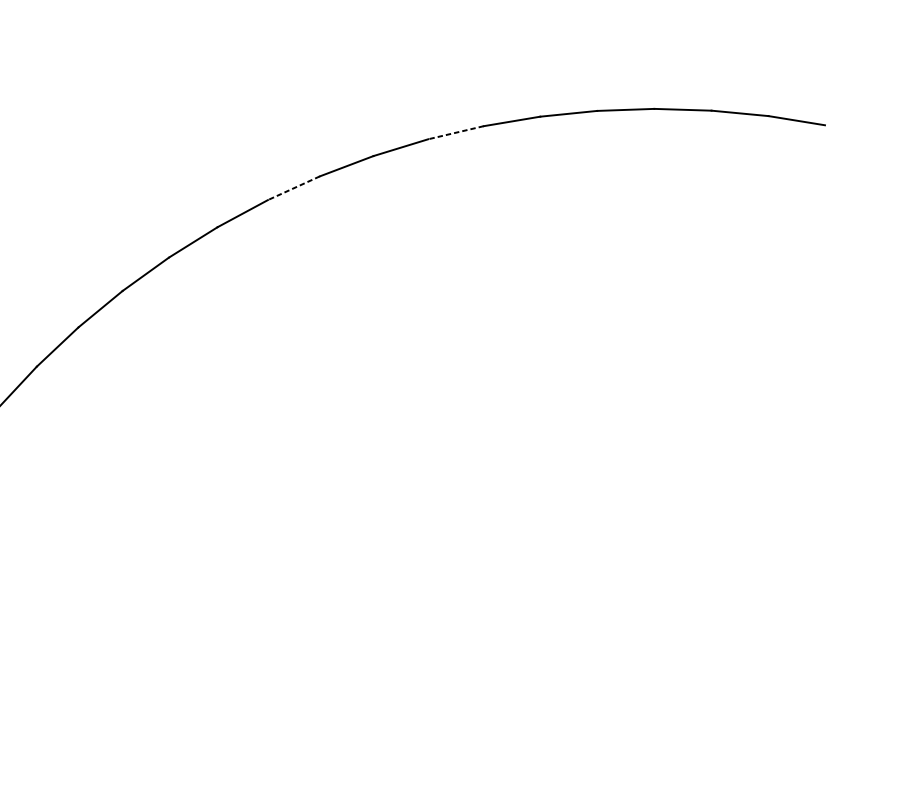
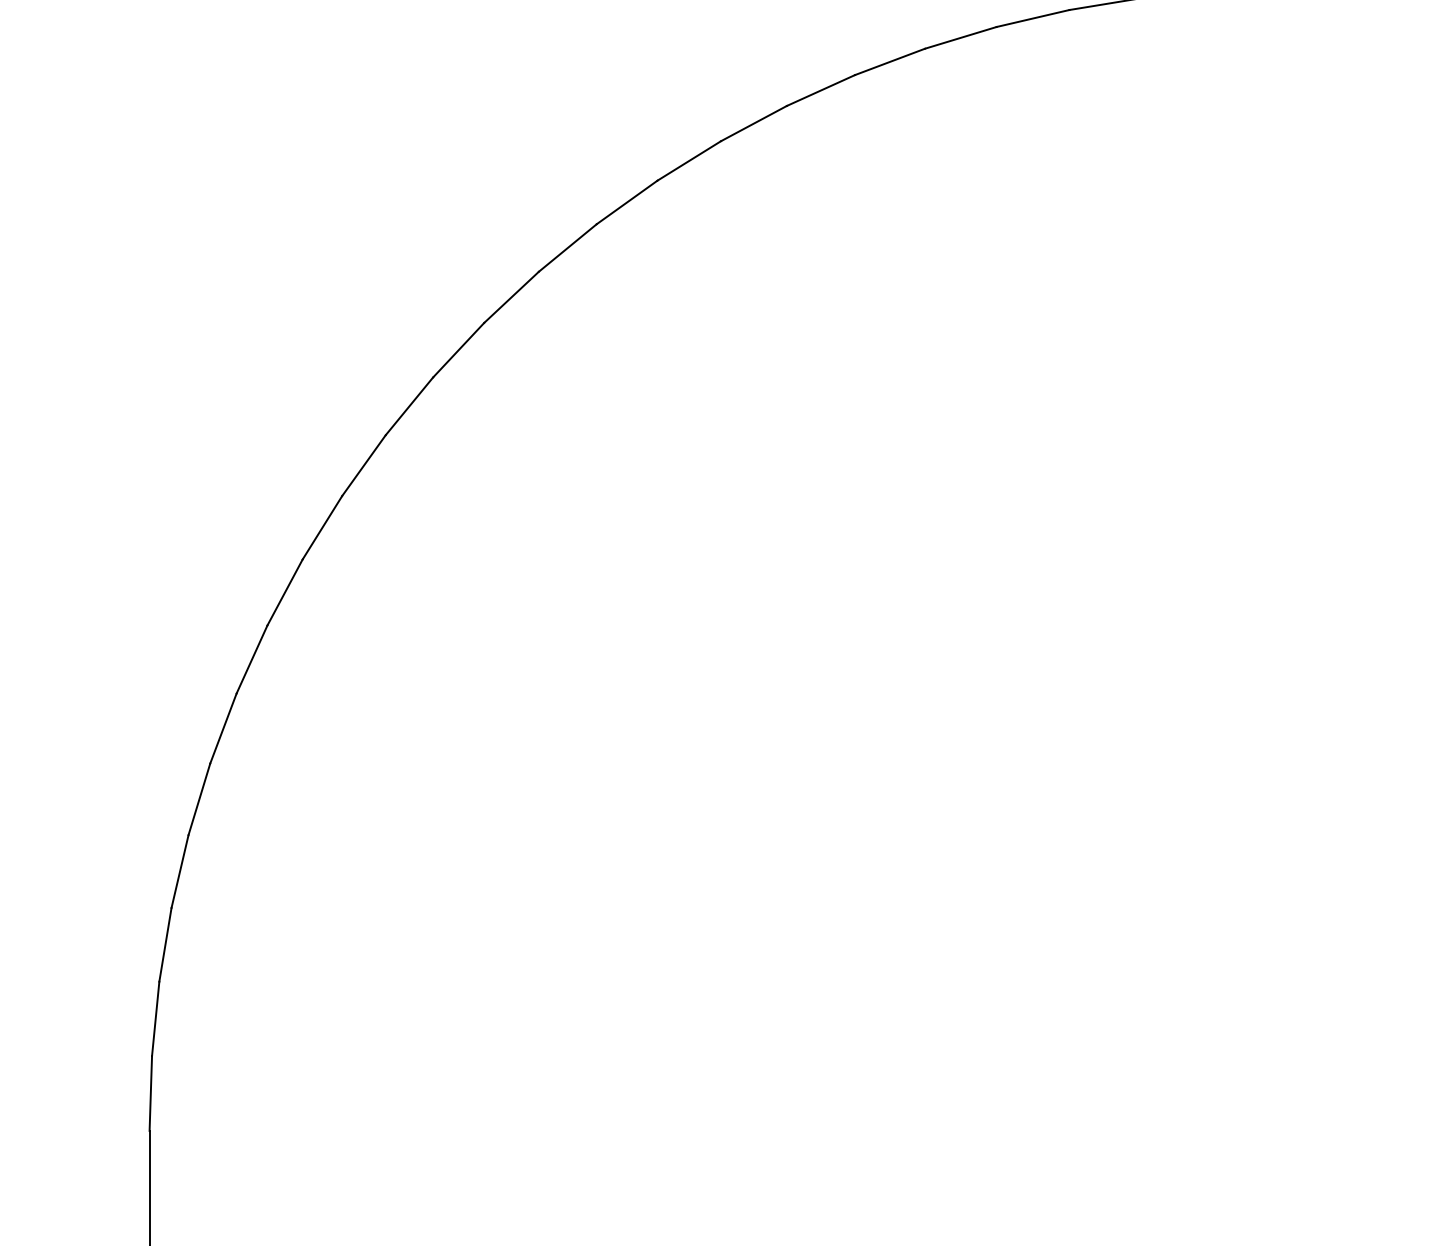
line: (455, 132) -> (820, 90), dashed -> solid
line: (293, 188) -> (626, 202), dashed -> solid

